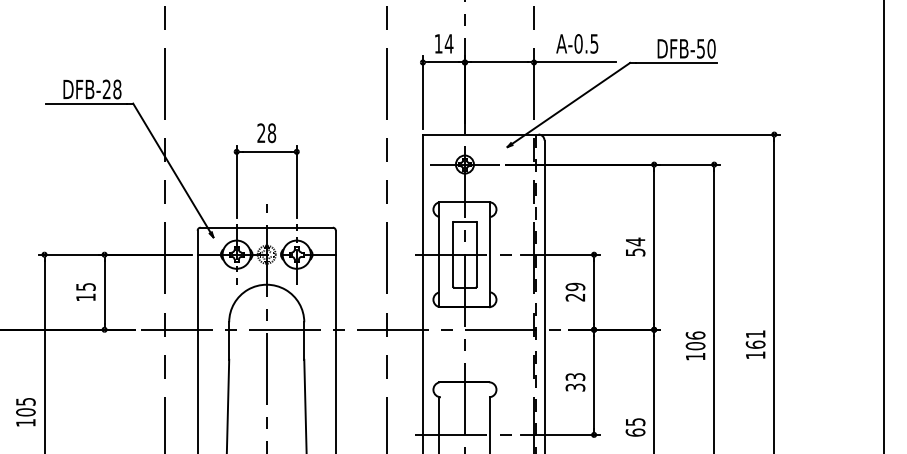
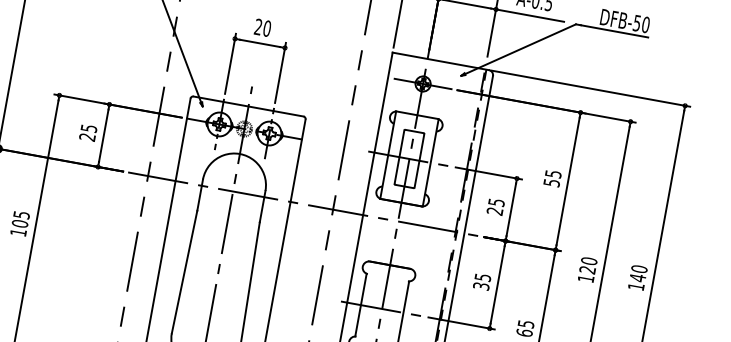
text: (271, 132) -> (266, 28), 28 -> 20
text: (635, 241) -> (553, 173), 54 -> 55
text: (575, 286) -> (496, 202), 29 -> 25
text: (85, 297) -> (87, 137), 15 -> 25
text: (755, 339) -> (638, 273), 161 -> 140
text: (695, 340) -> (588, 265), 106 -> 120
text: (574, 376) -> (482, 276), 33 -> 35

